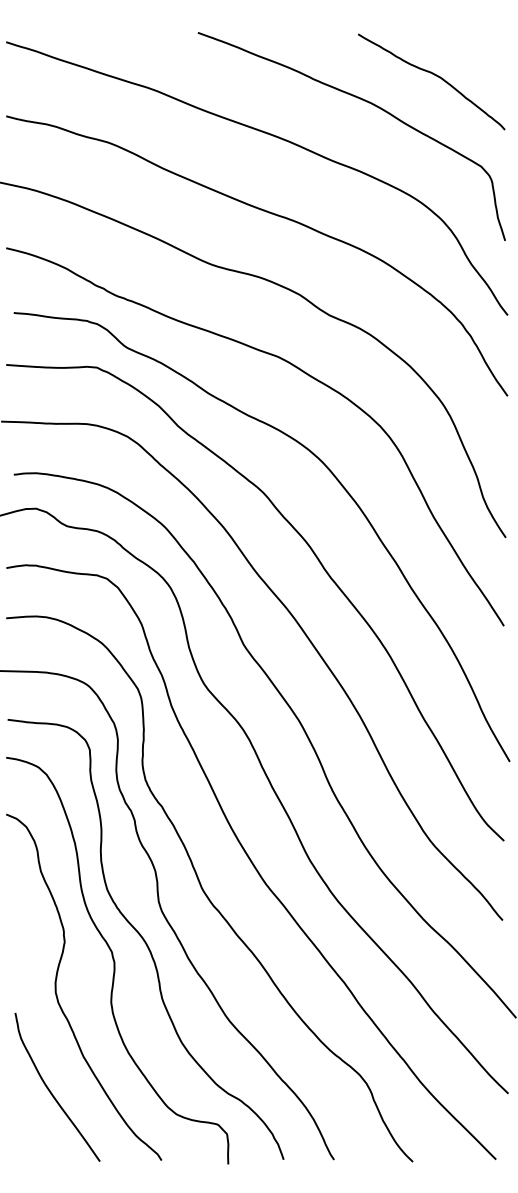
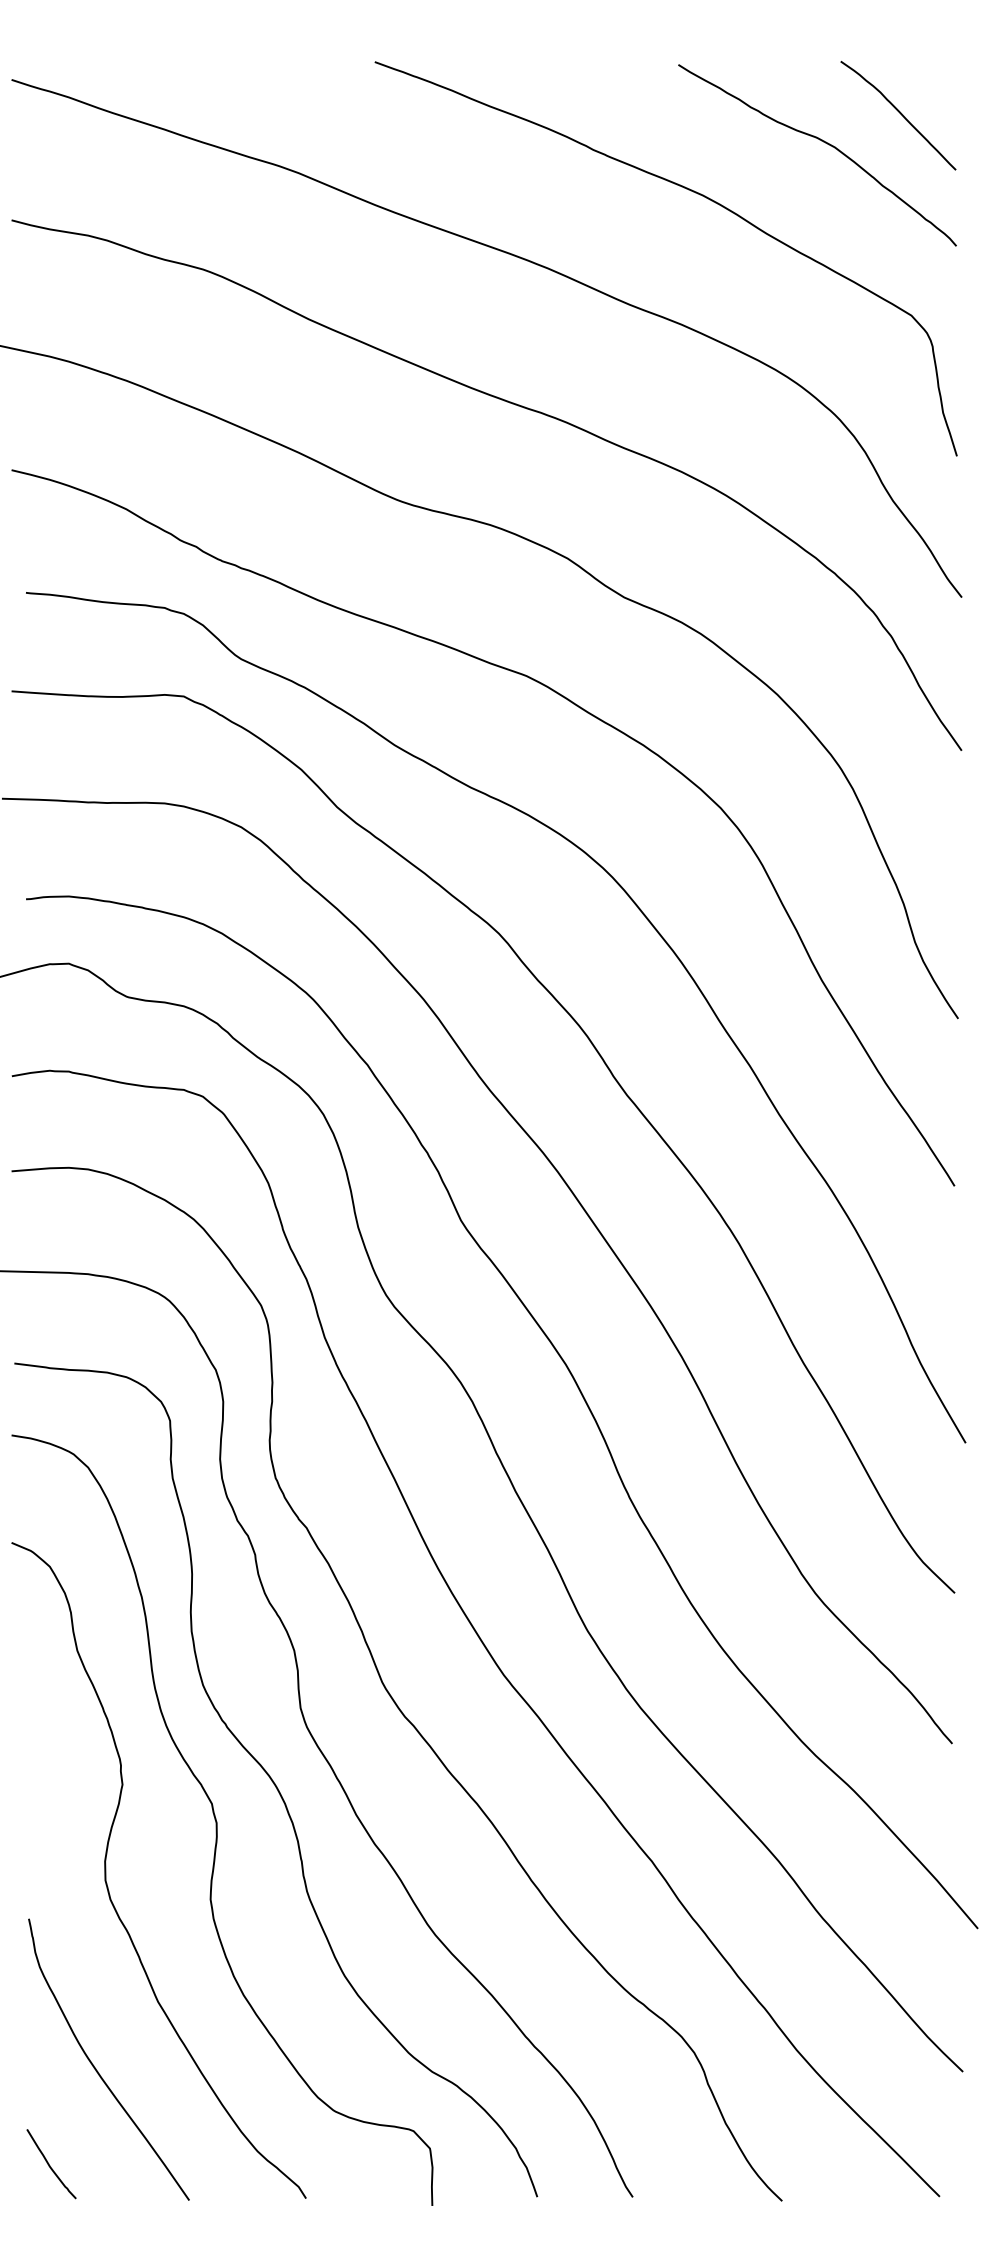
curve: (474, 60) -> (898, 114), added
curve: (26, 1142) -> (50, 2164), added

